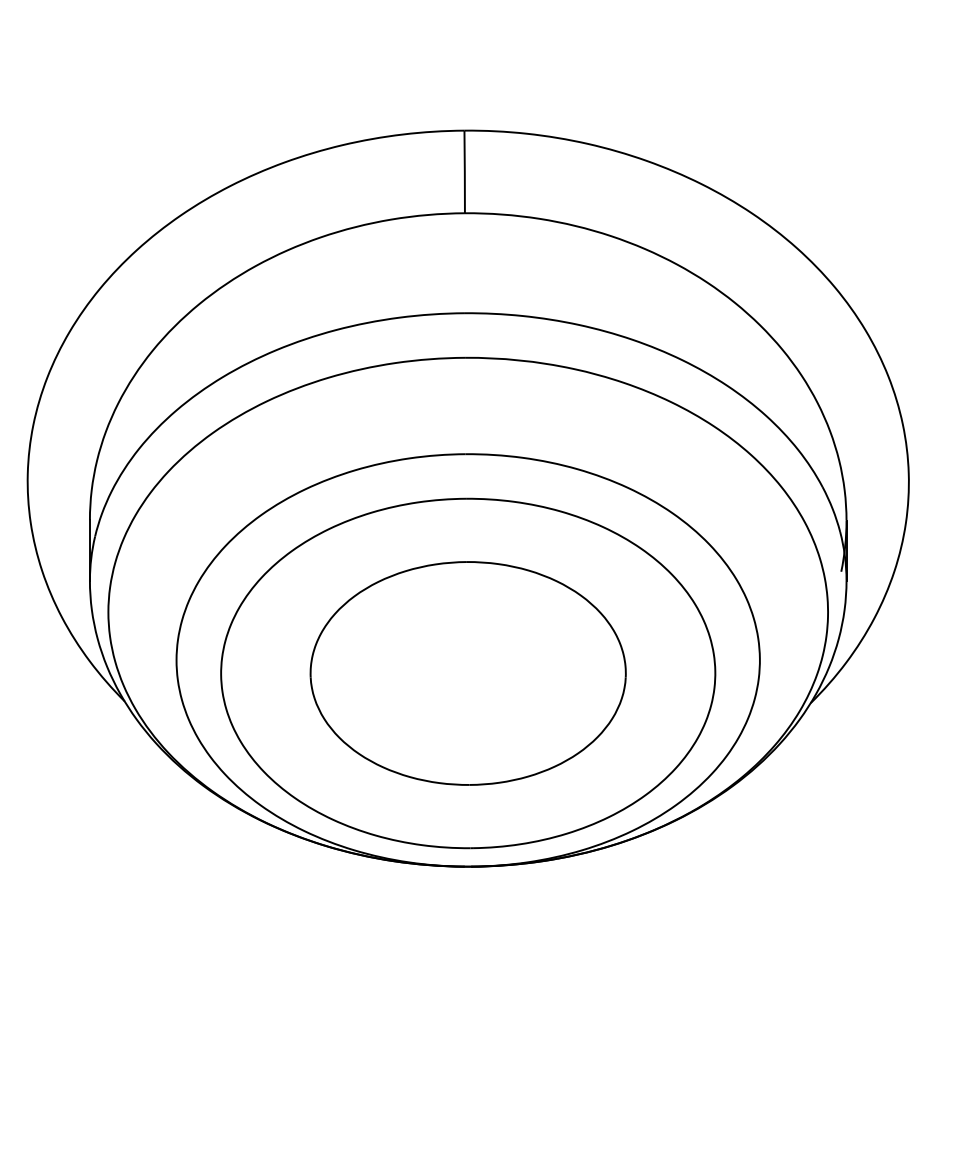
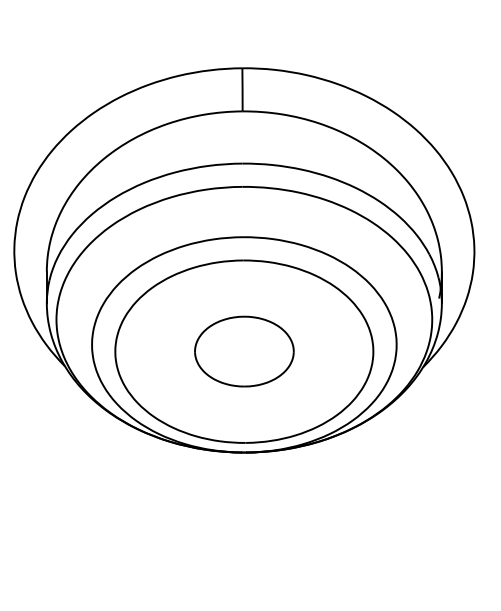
part: (468, 673) -> (244, 351), size x0.6

